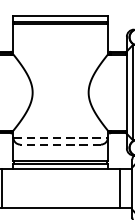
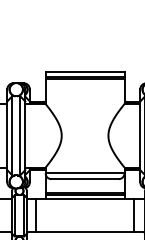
line: (61, 137) -> (85, 173), dashed -> solid
line: (61, 144) -> (85, 179), dashed -> solid

